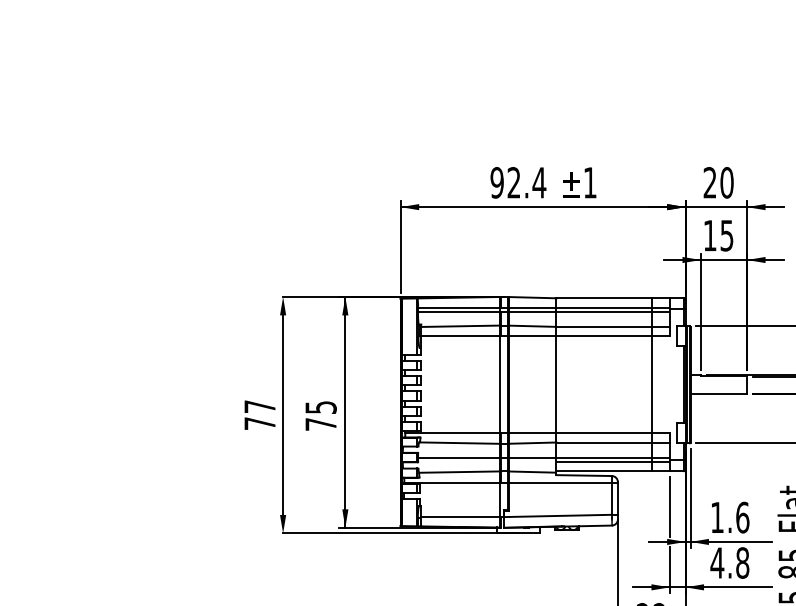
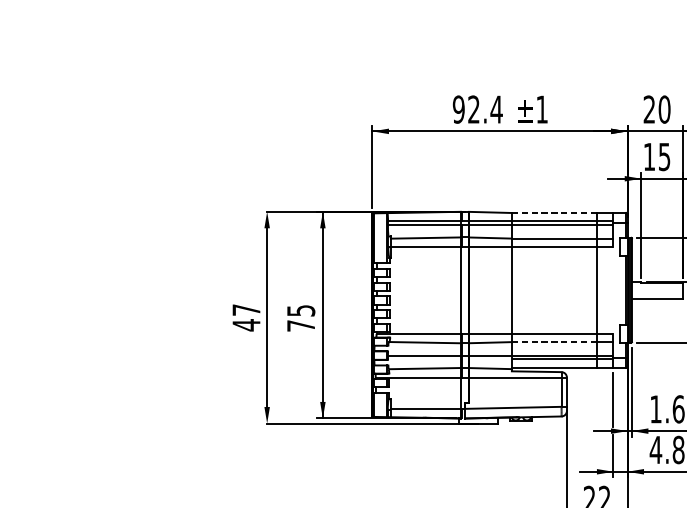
line: (604, 298) -> (554, 213), solid -> dashed
text: (259, 423) -> (246, 325), 77 -> 47
line: (604, 442) -> (554, 342), solid -> dashed

